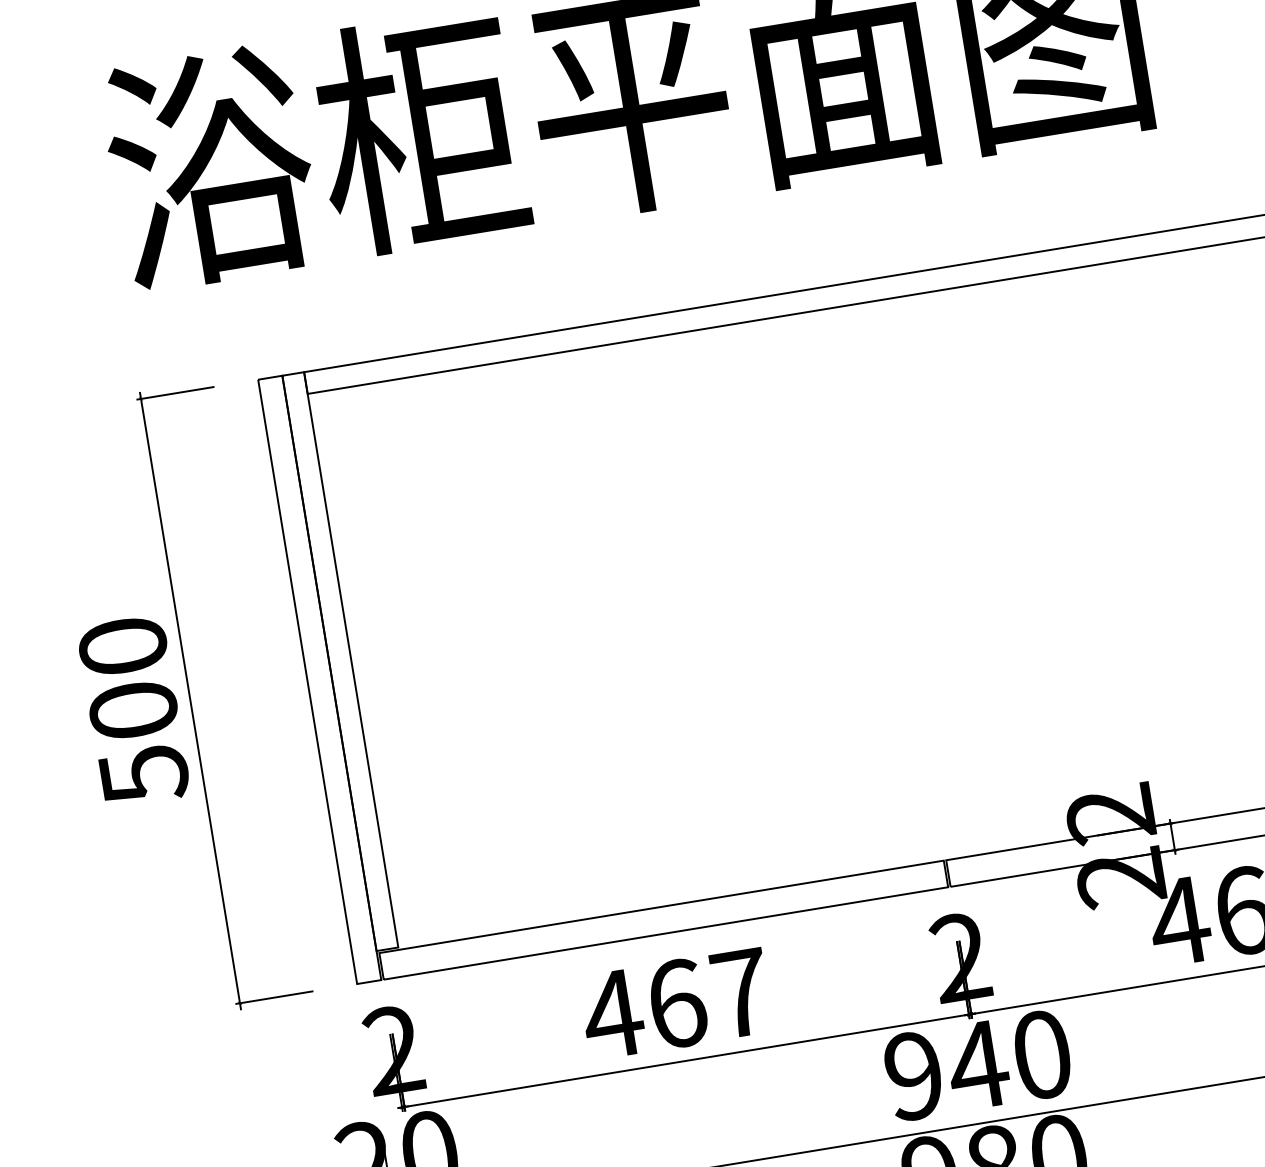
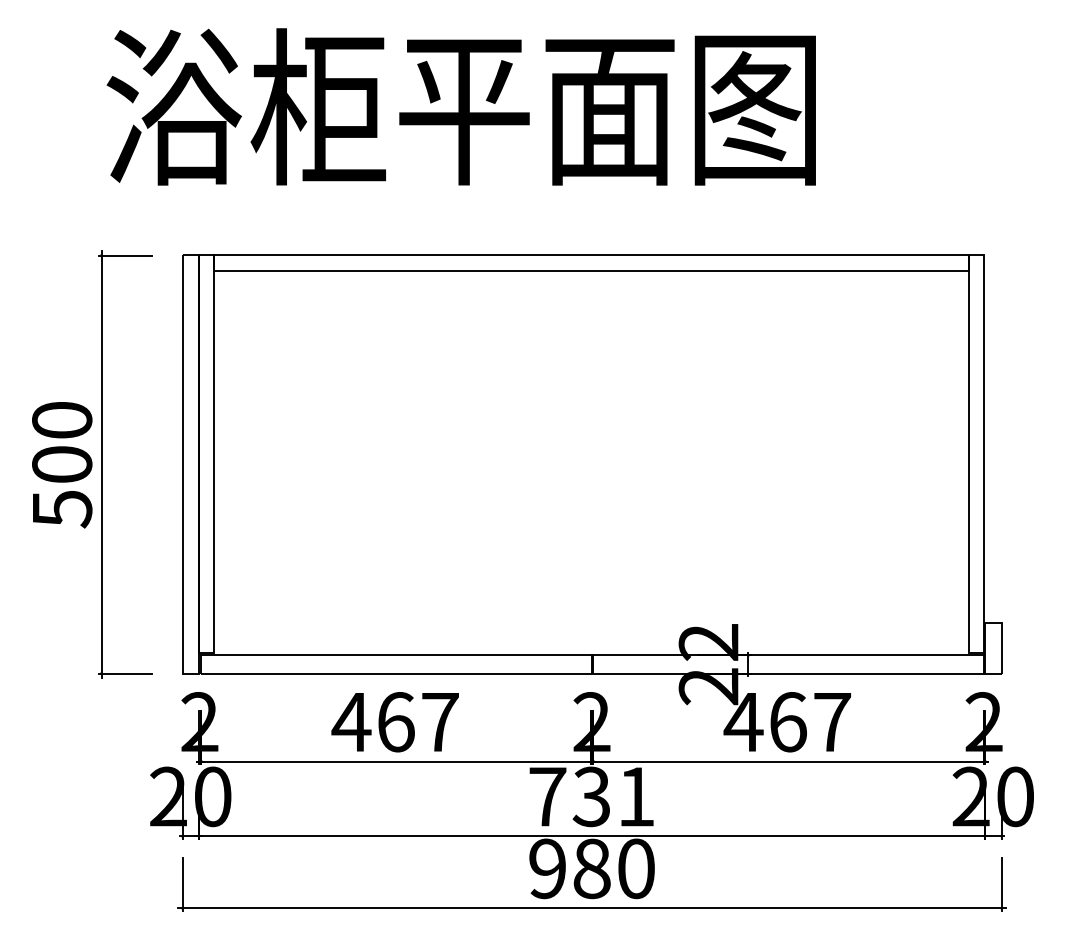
text: (977, 1065) -> (591, 796), 940 -> 731

